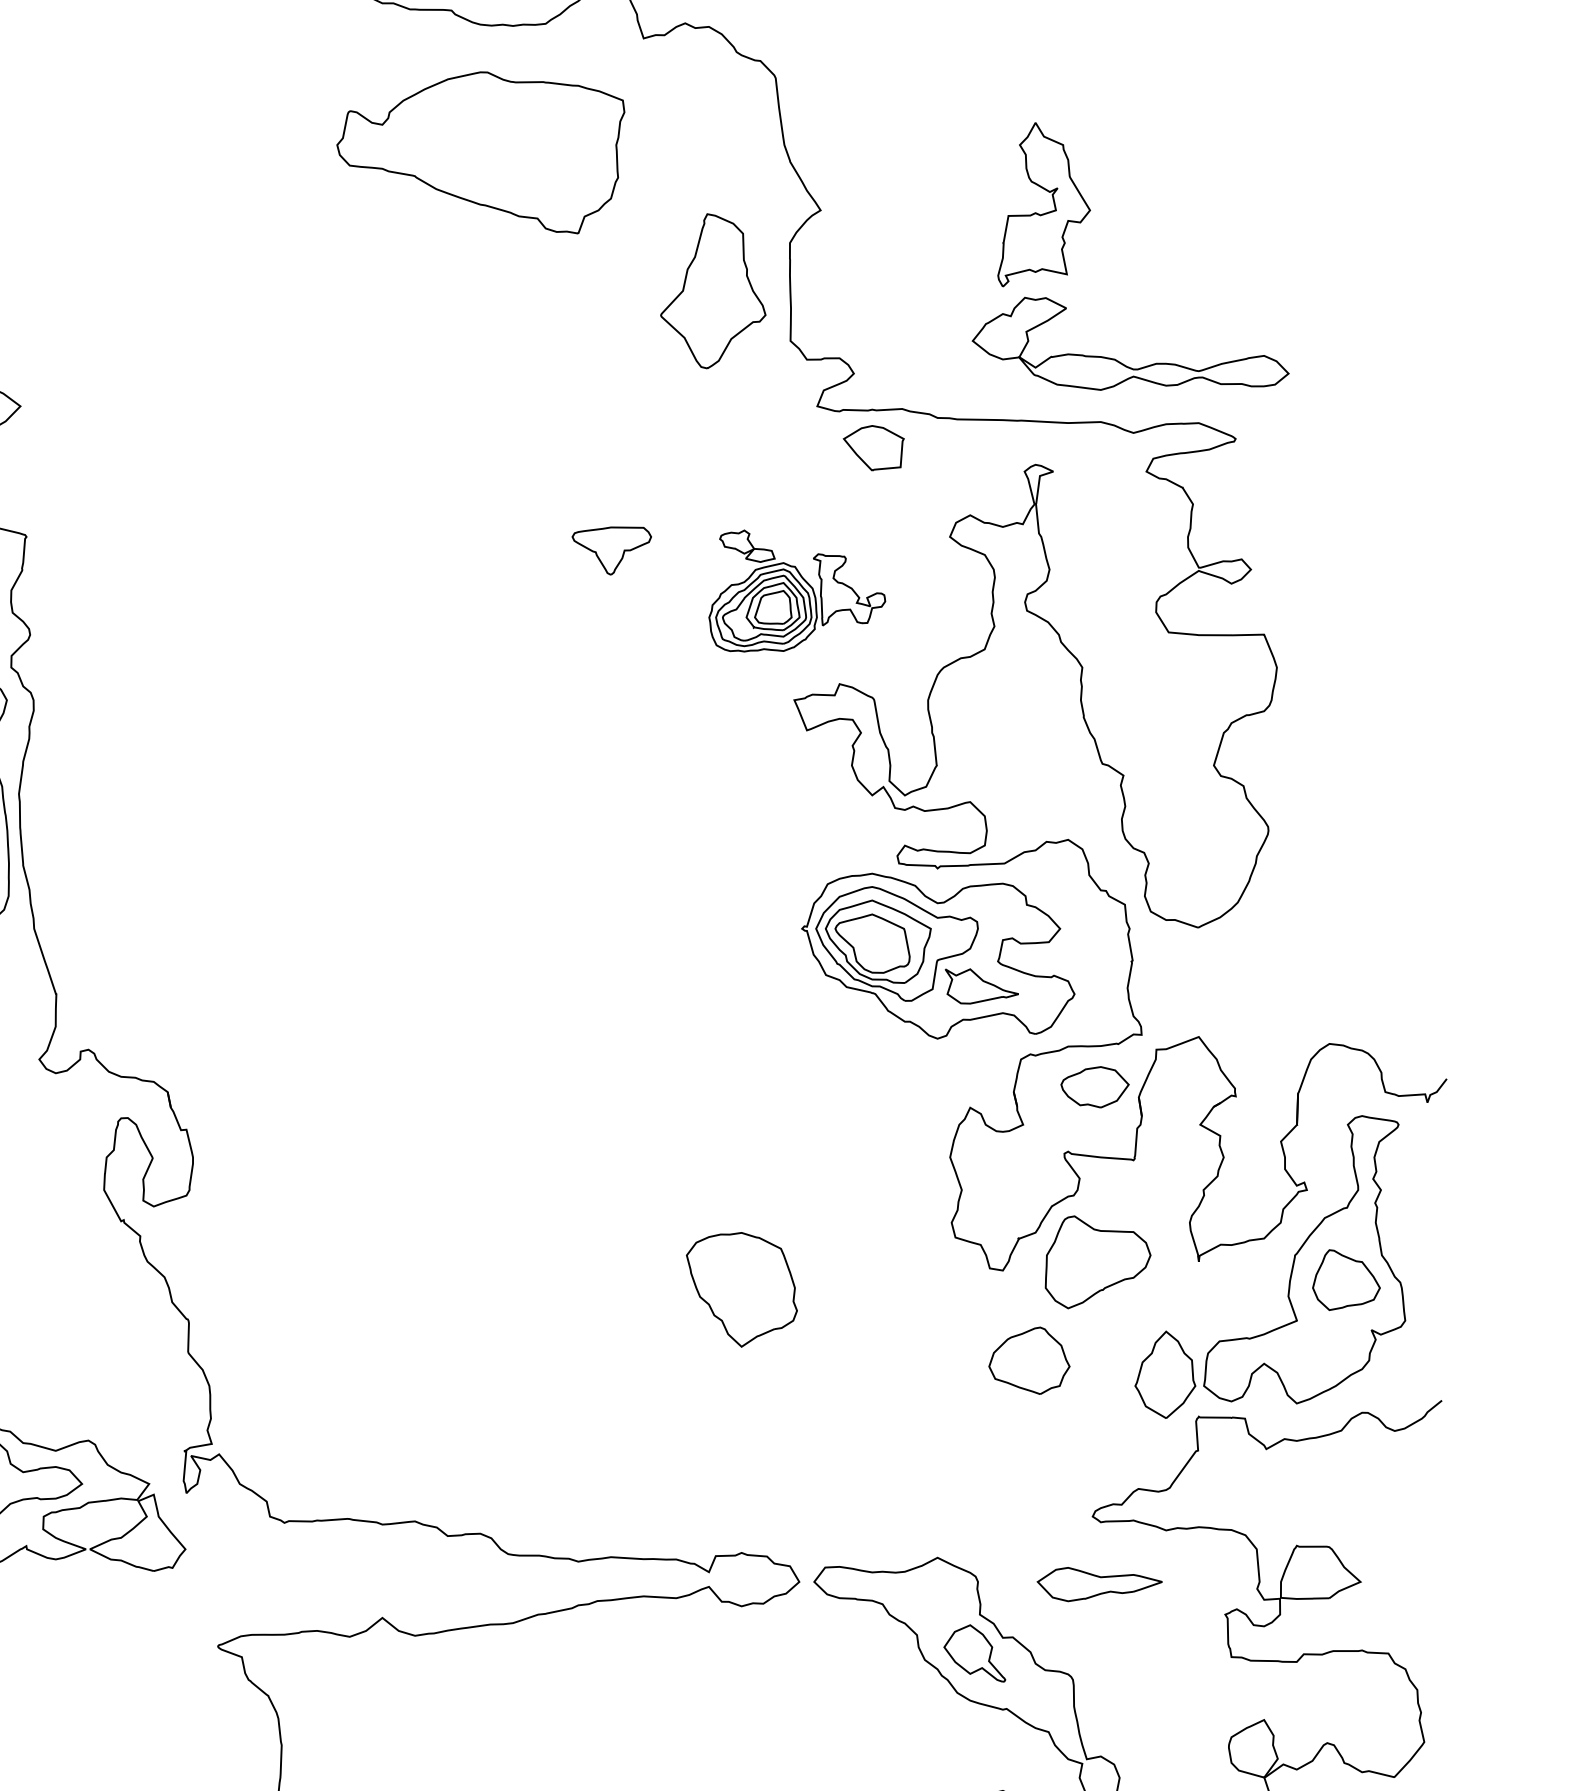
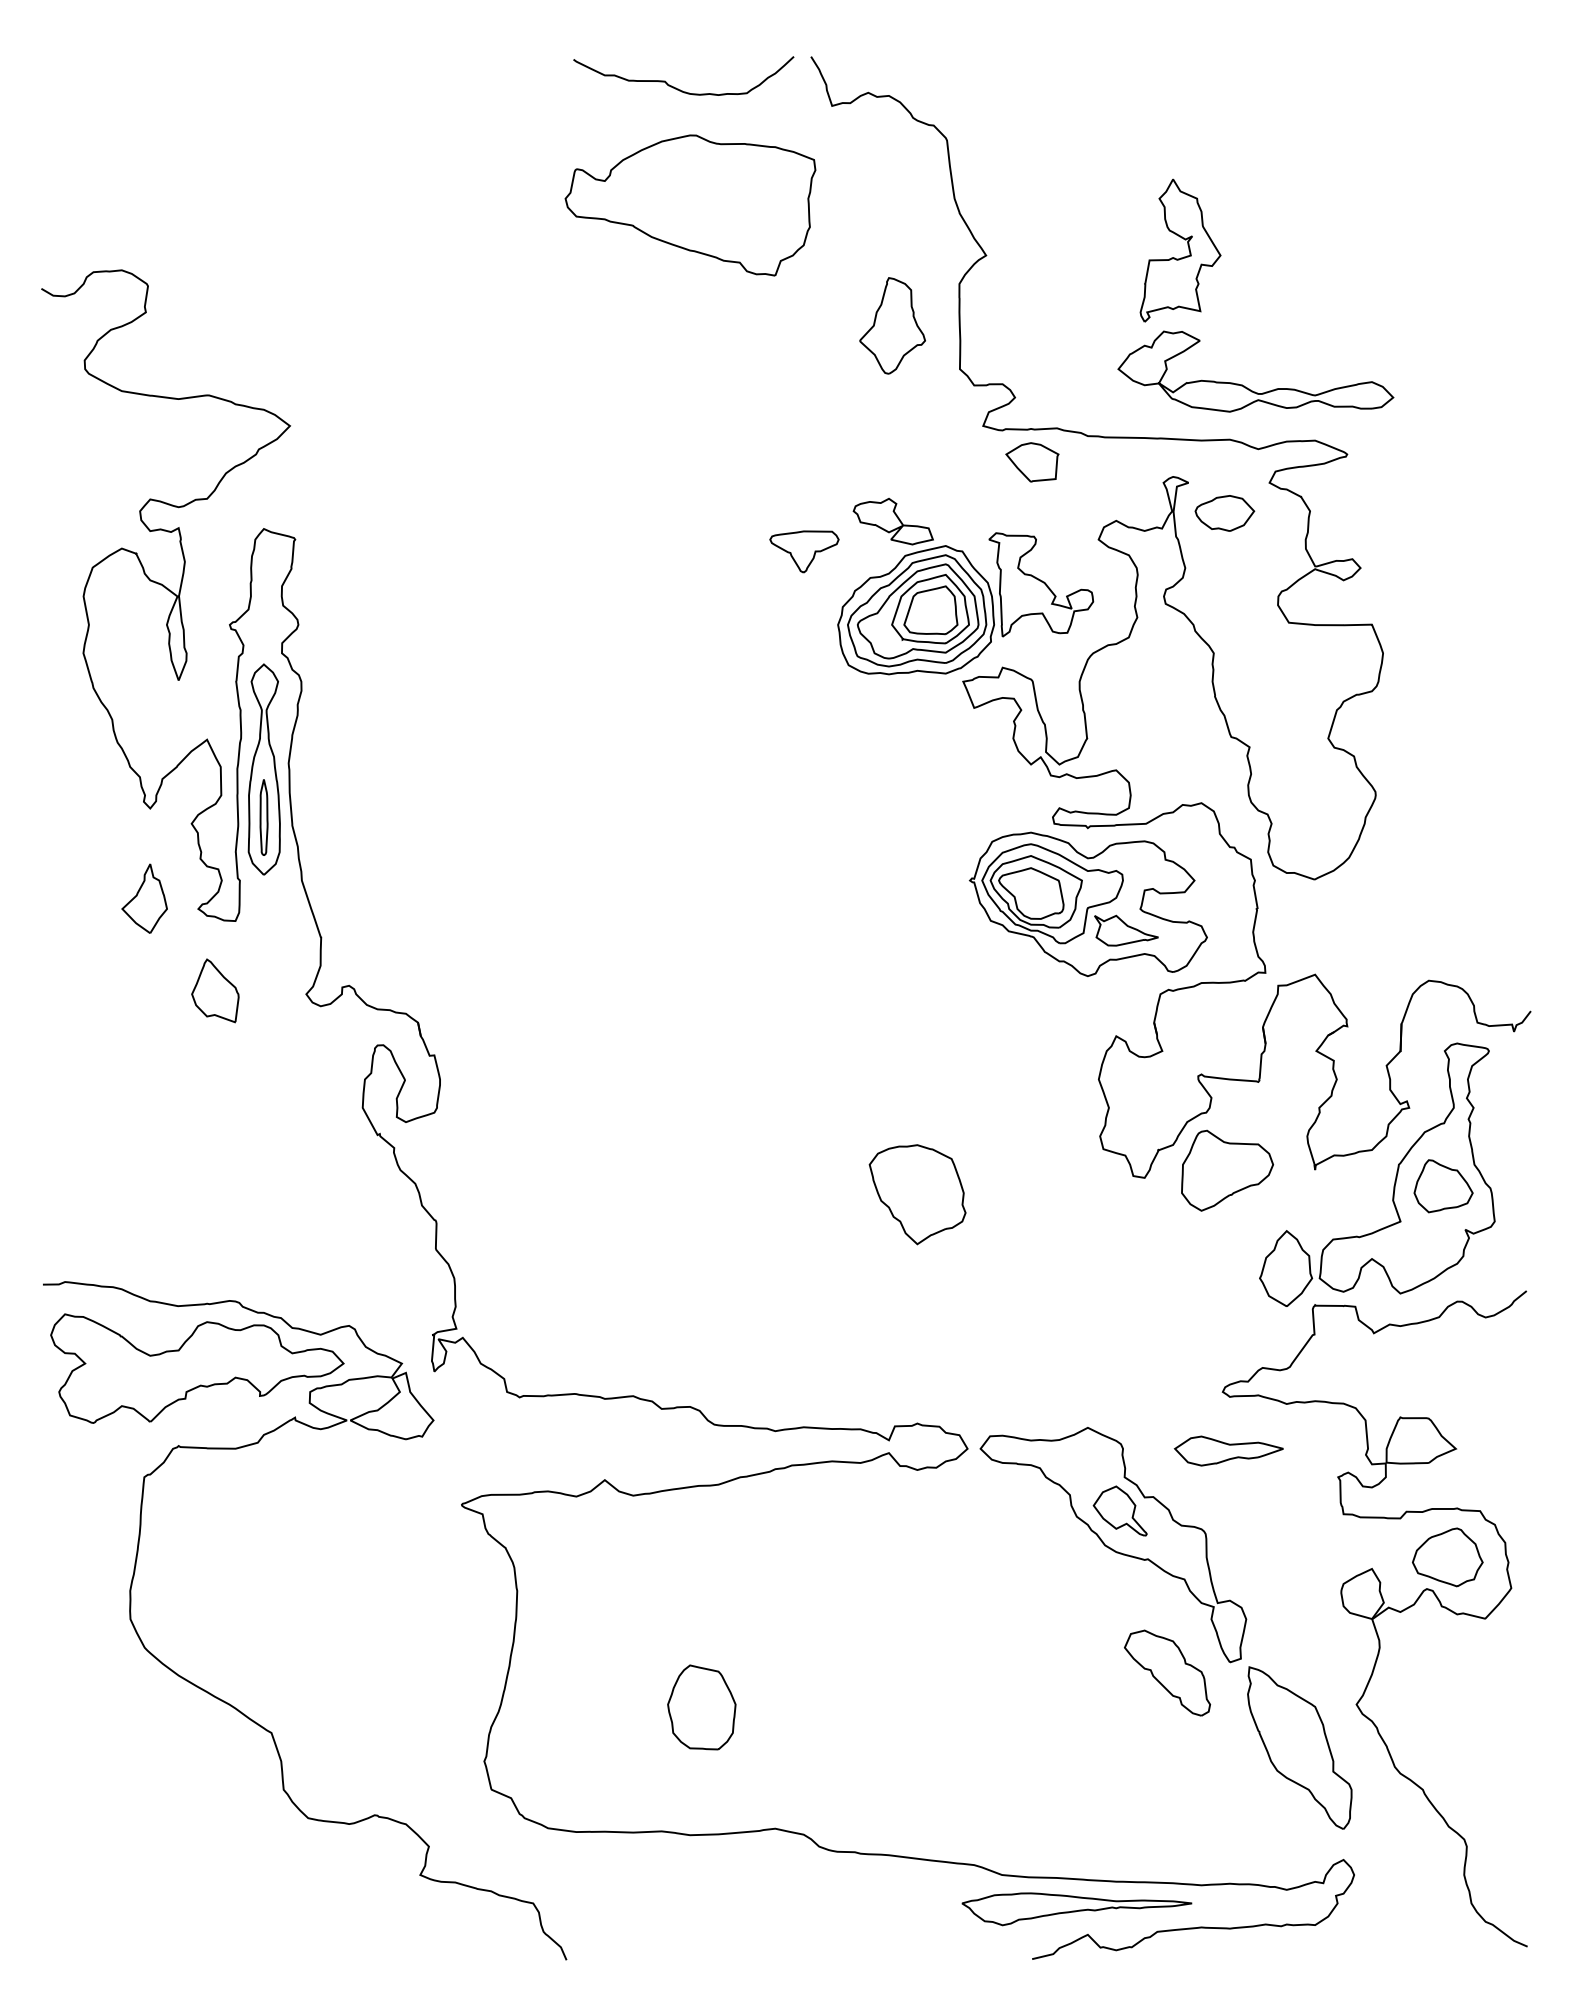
part: (713, 290) -> (892, 325), size x0.71
part: (796, 590) -> (965, 586), size x1.67
part: (1094, 1087) -> (1224, 513), moved
part: (1029, 1360) -> (1447, 1557), moved

